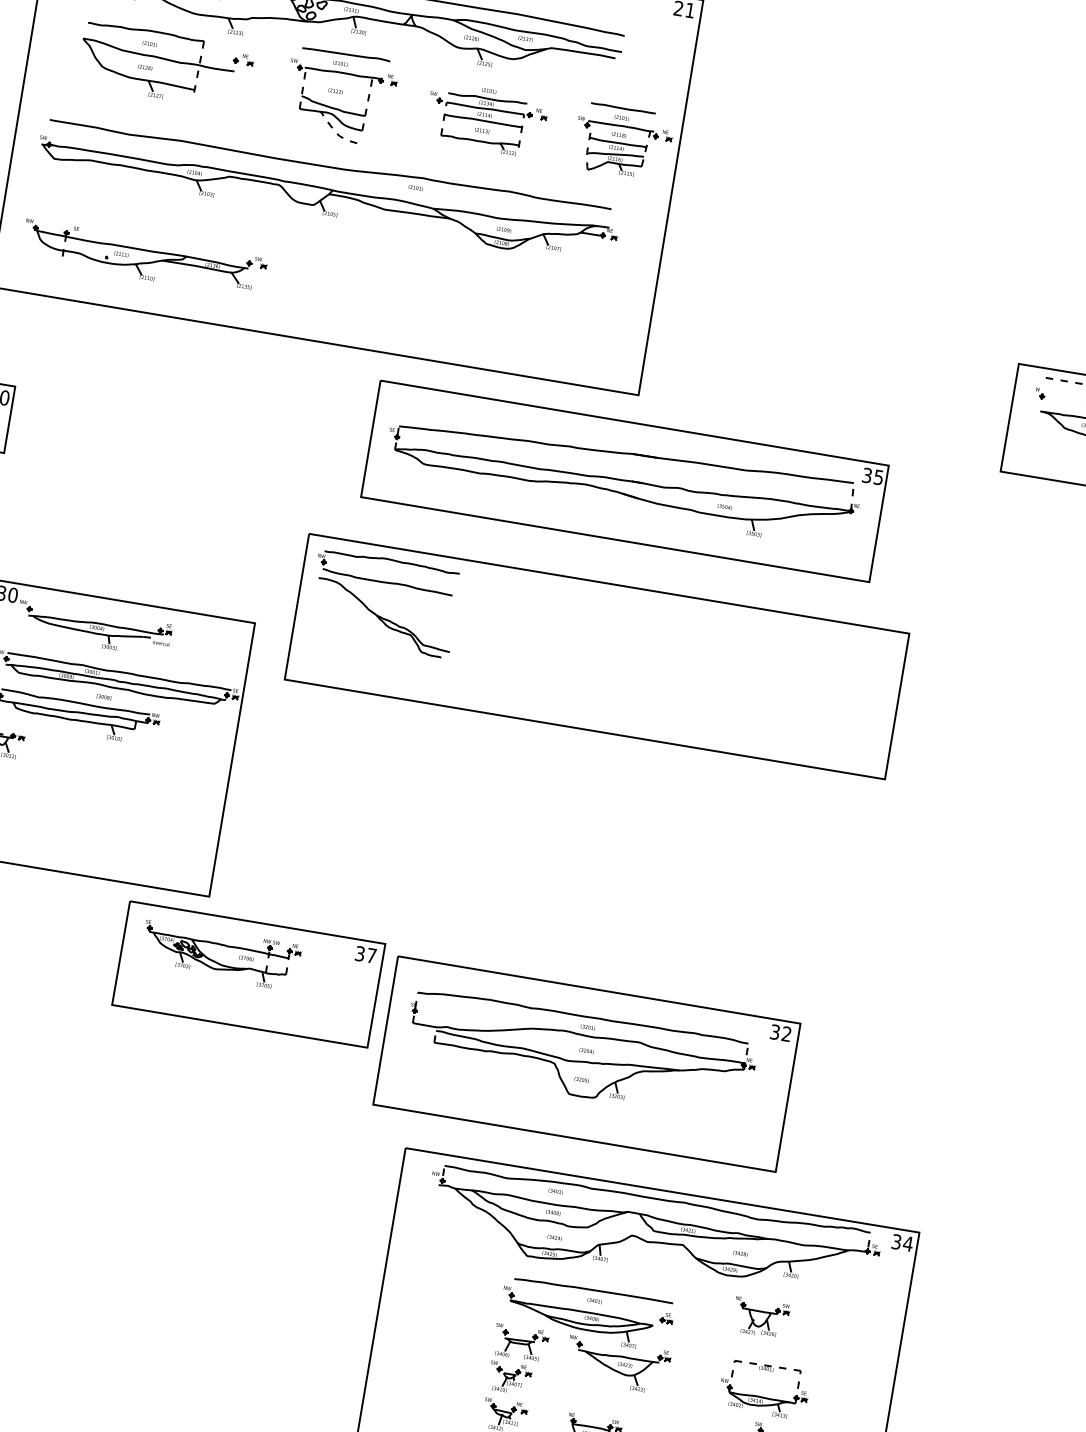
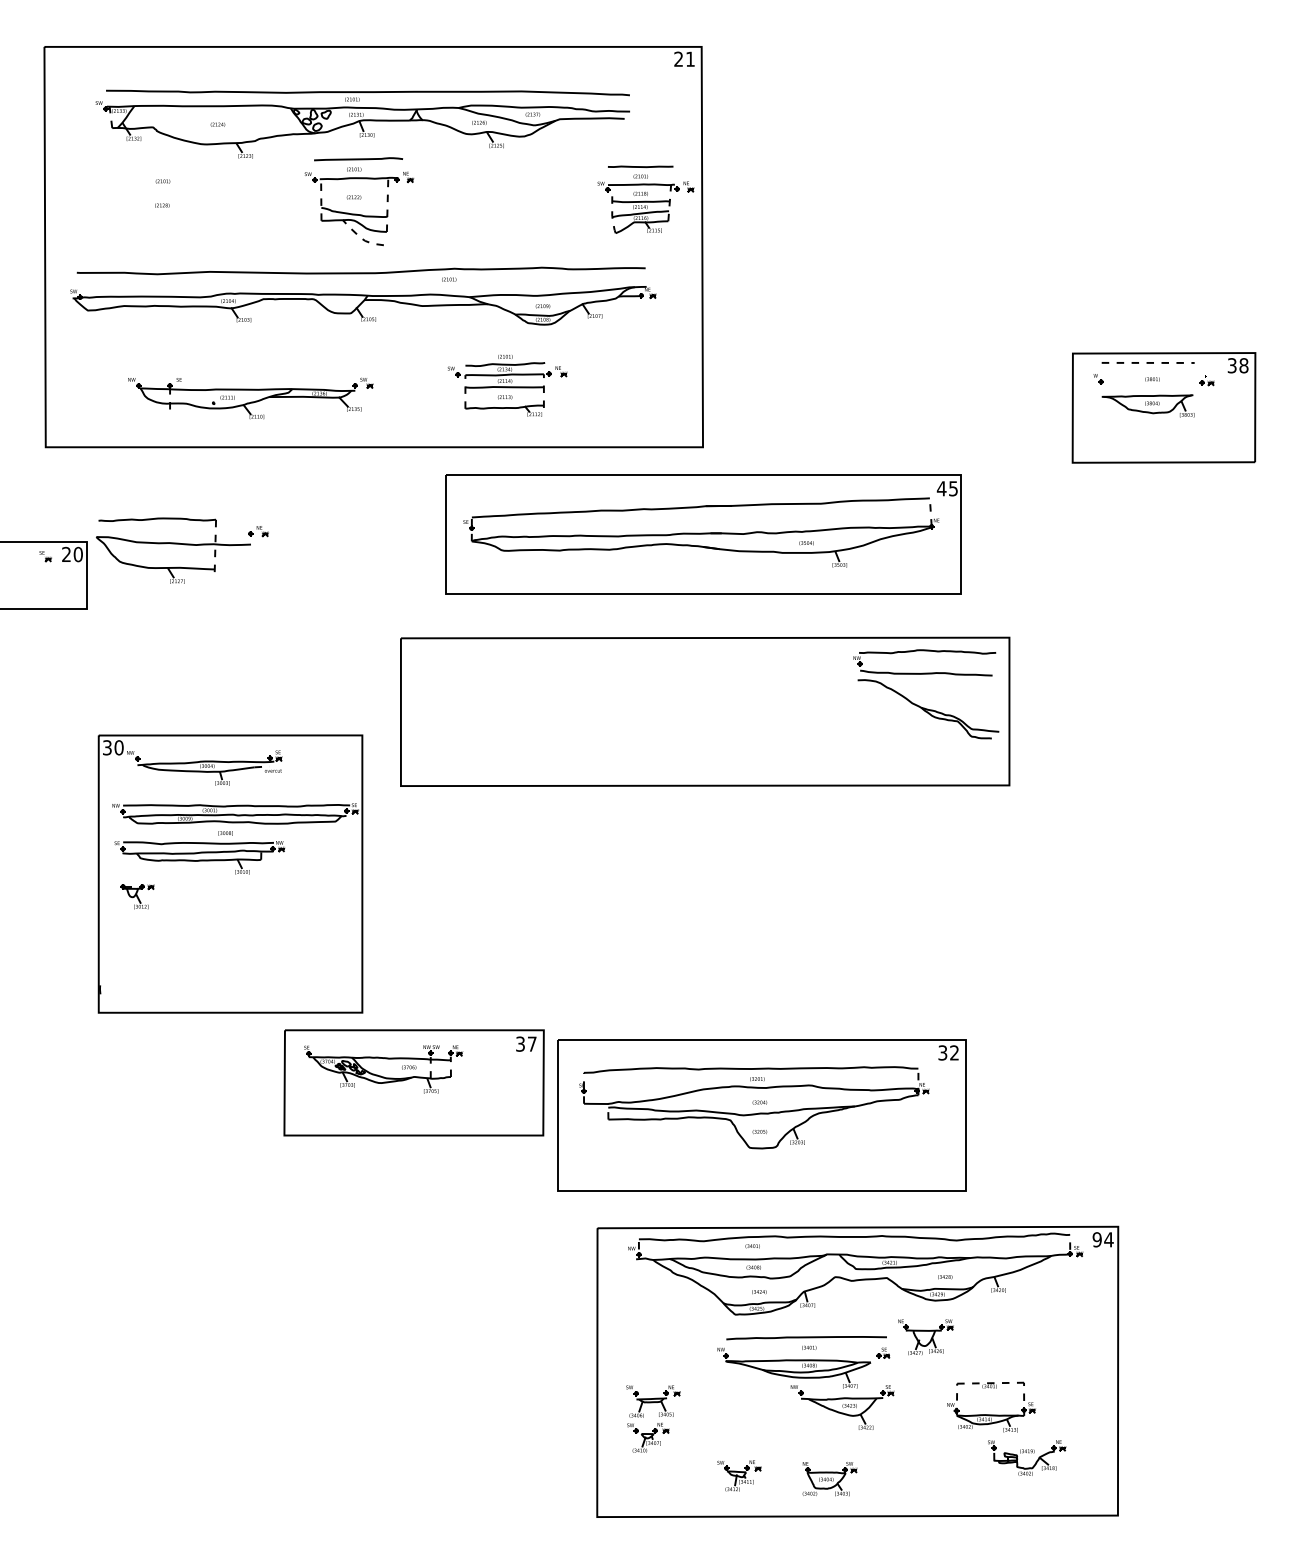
part: (165, 65) -> (182, 550), moved
part: (486, 119) -> (507, 385), moved
part: (143, 258) -> (250, 398), moved
text: (867, 475) -> (941, 488), 35 -> 45
part: (377, 614) -> (921, 706), moved
text: (895, 1241) -> (1096, 1239), 34 -> 94
part: (760, 1318) -> (925, 1337), moved
part: (524, 1358) -> (659, 1416), moved

